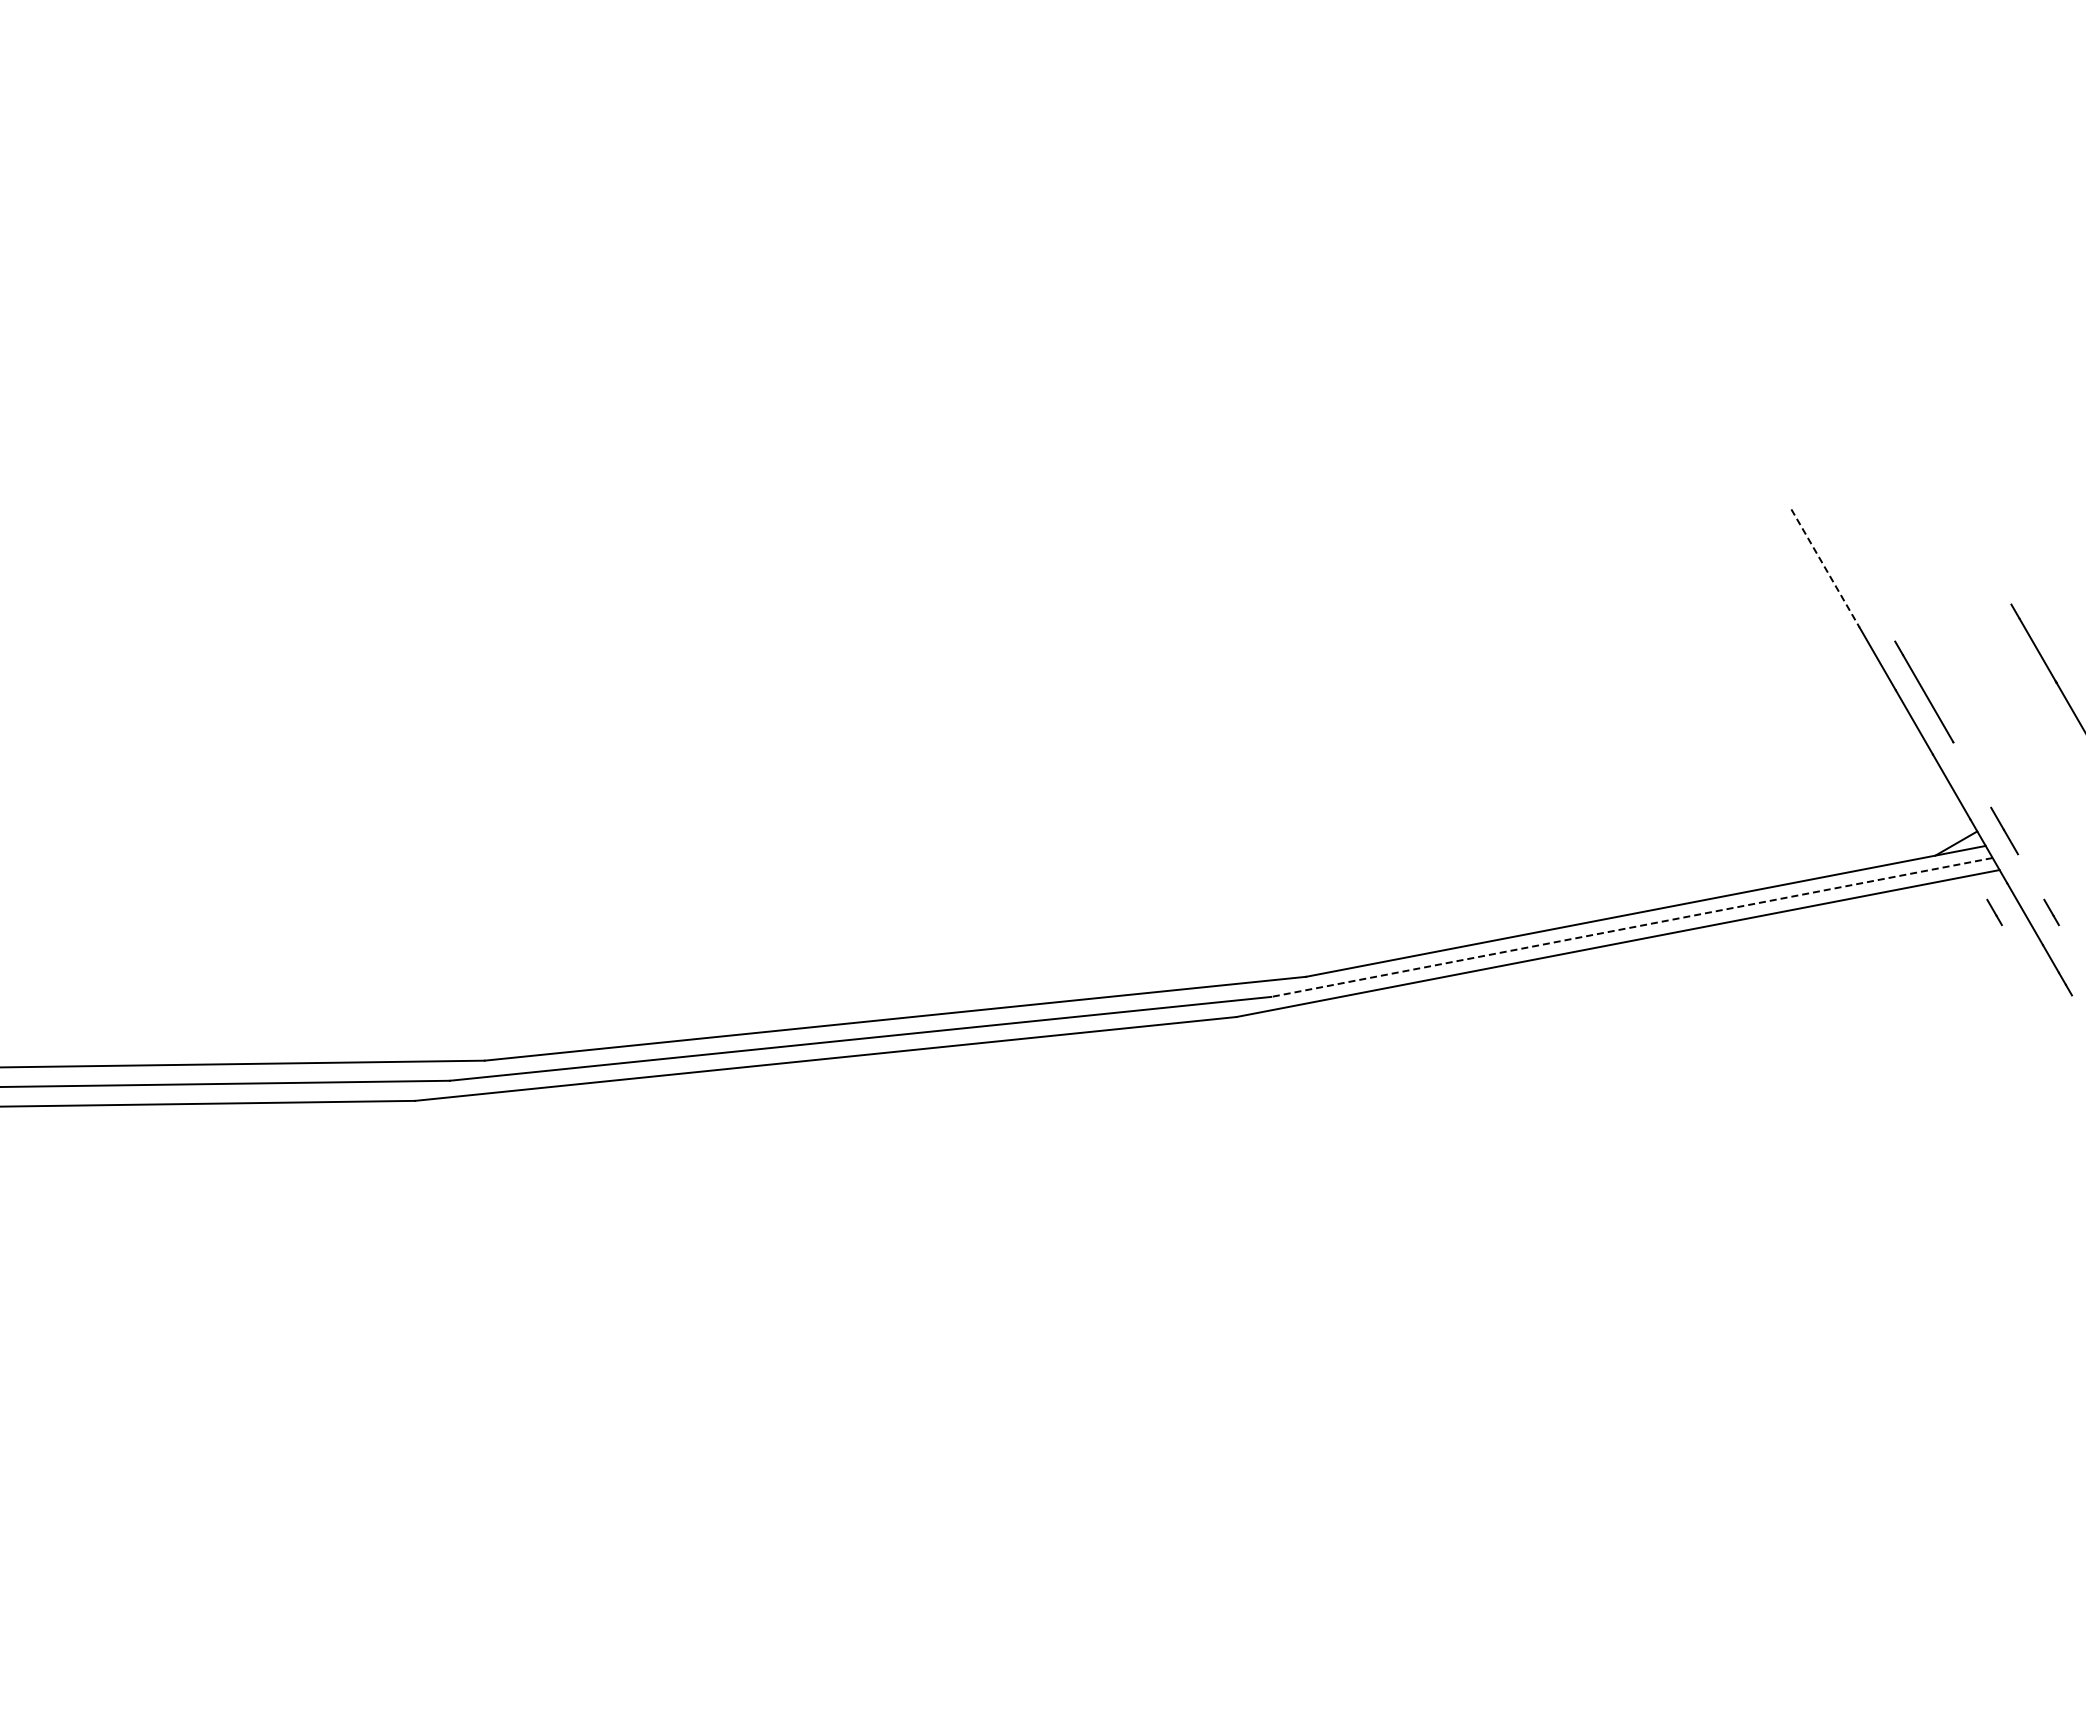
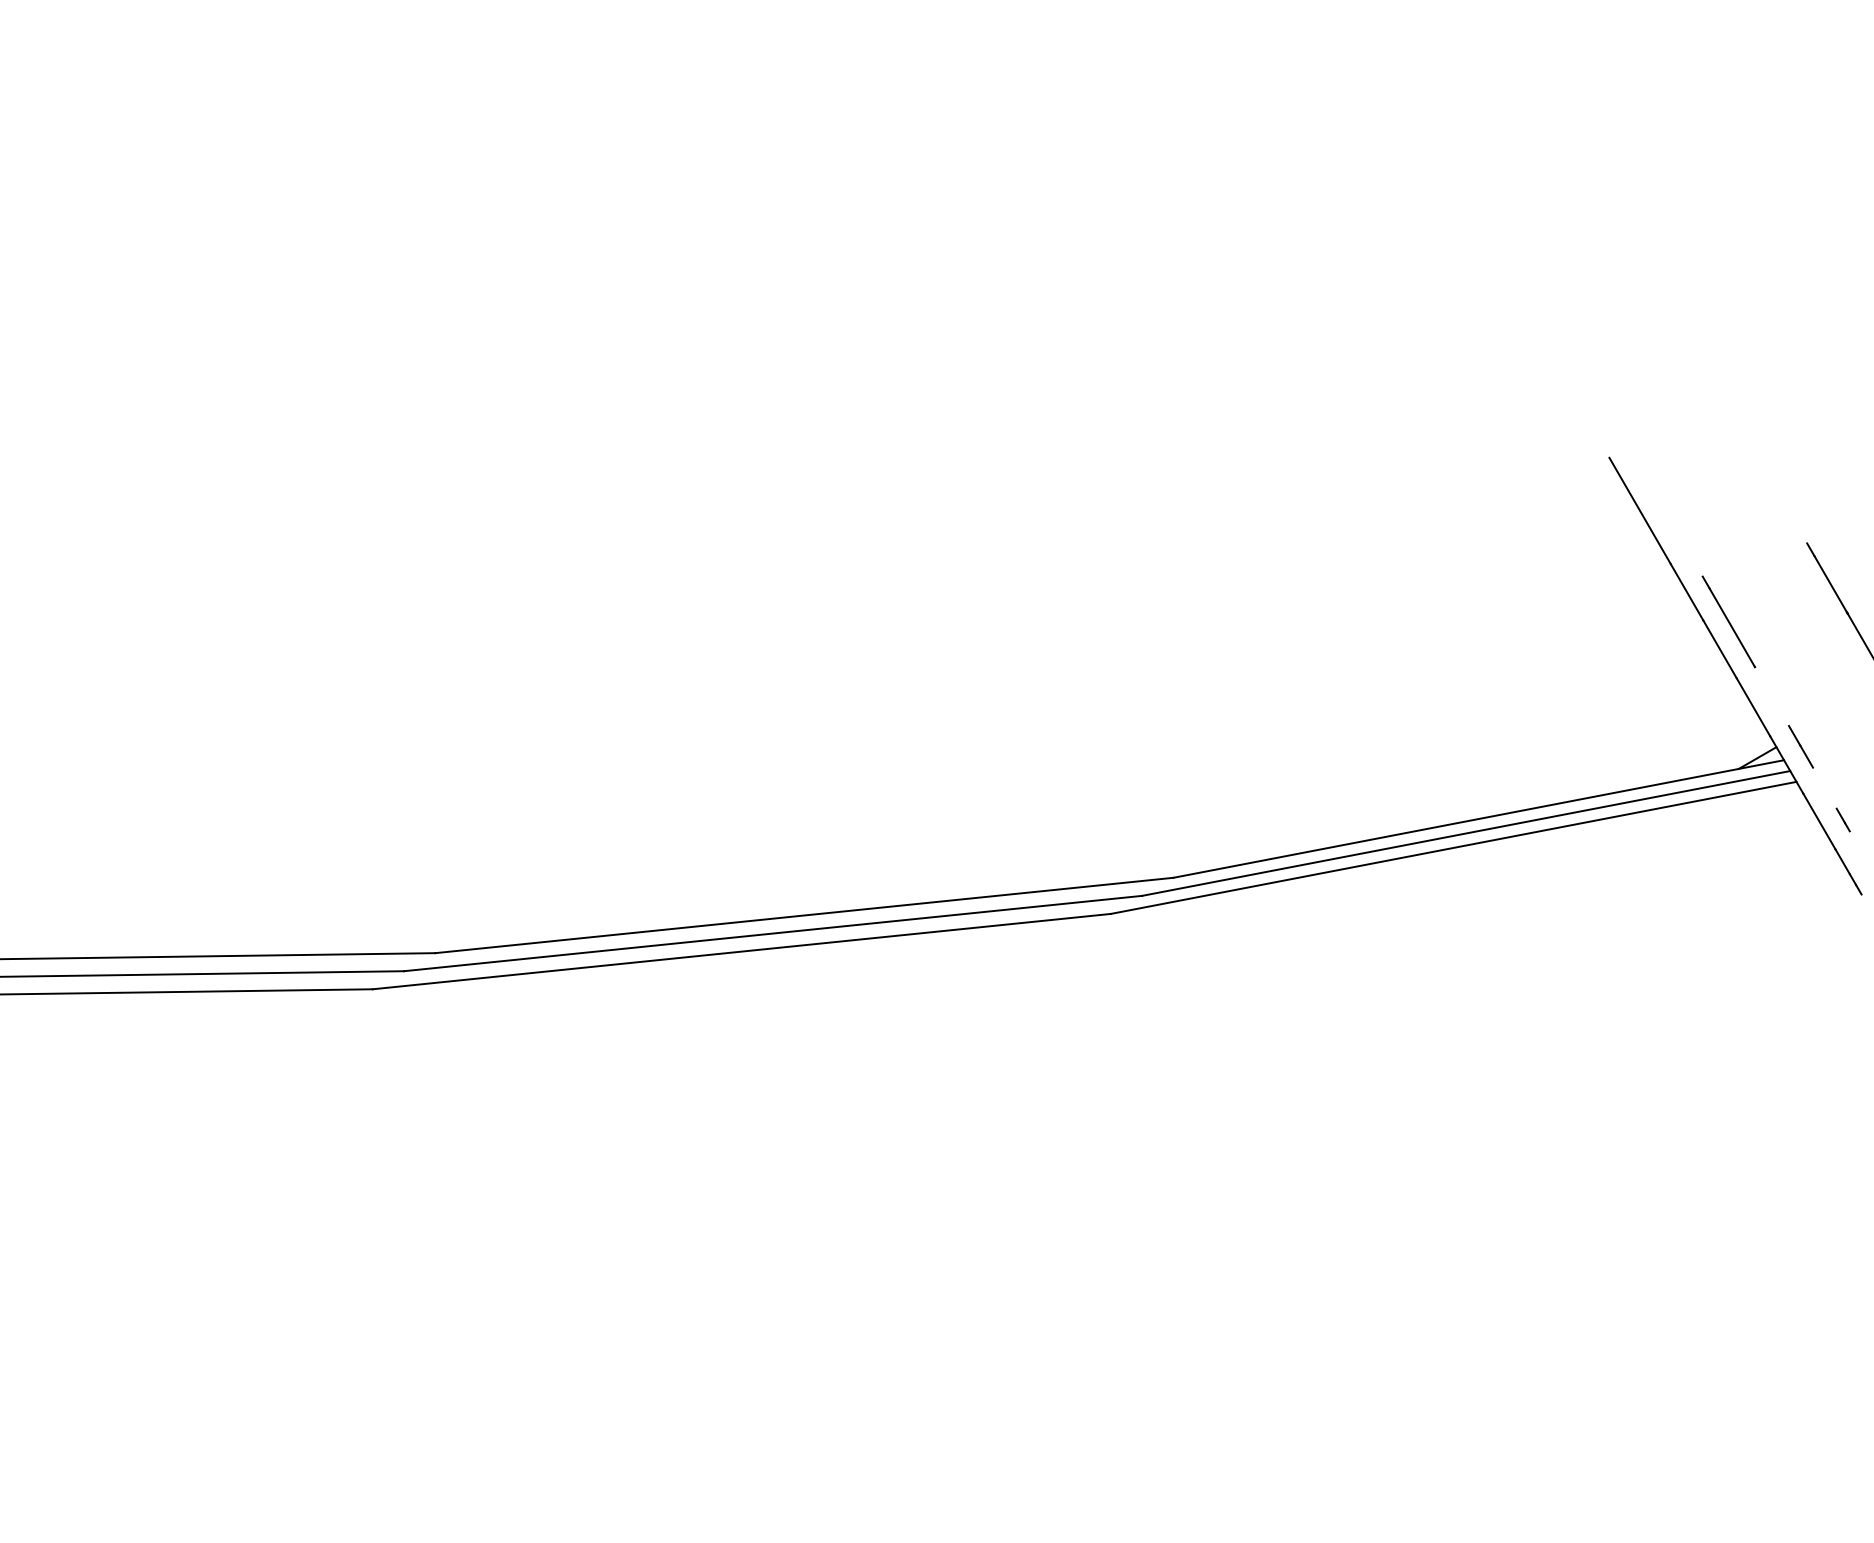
line: (1825, 568) -> (1640, 510), dashed -> solid
line: (1994, 912) -> (1791, 820), removed
line: (1631, 927) -> (1465, 833), dashed -> solid

